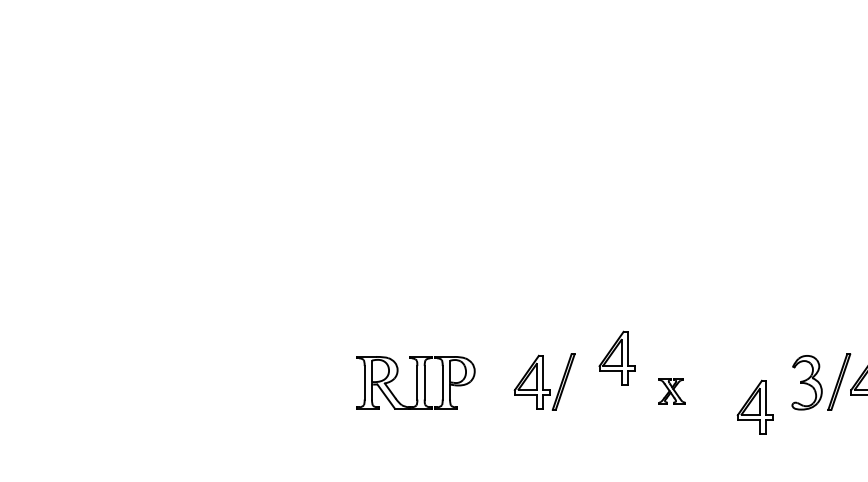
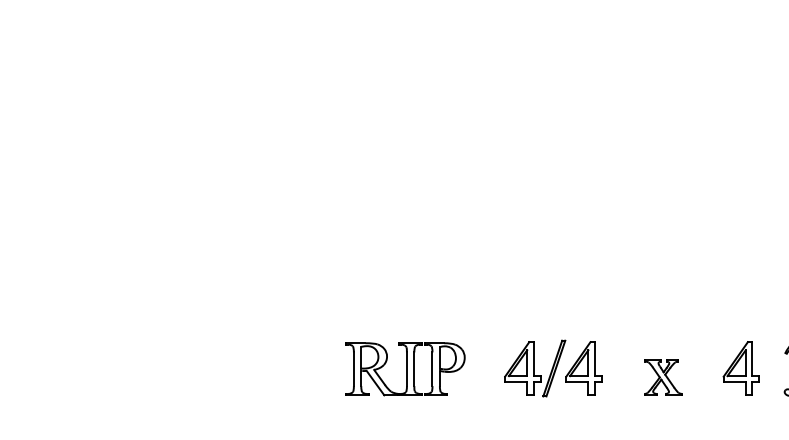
part: (616, 357) -> (583, 367), moved
part: (672, 391) -> (663, 378), size x1.43
part: (754, 406) -> (740, 367), moved

